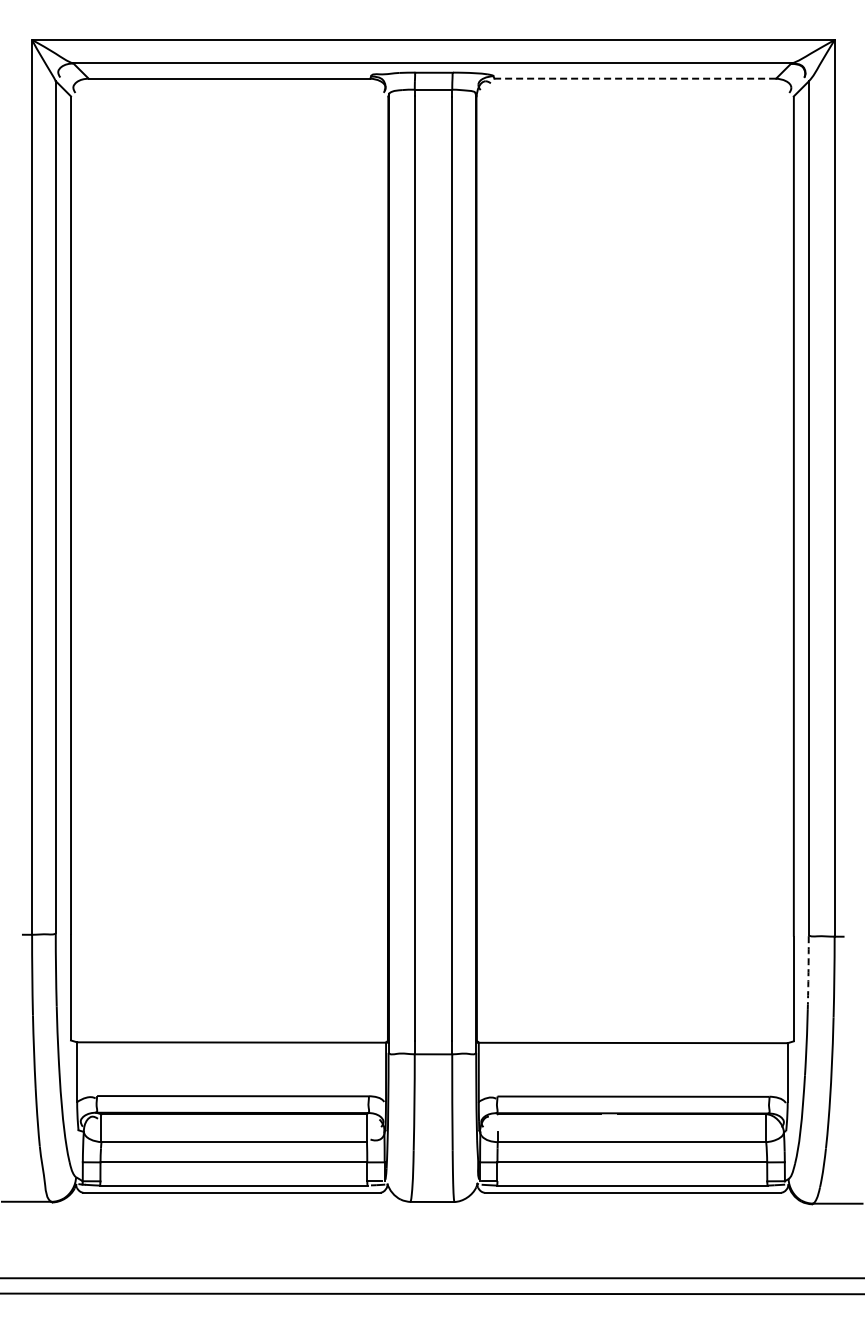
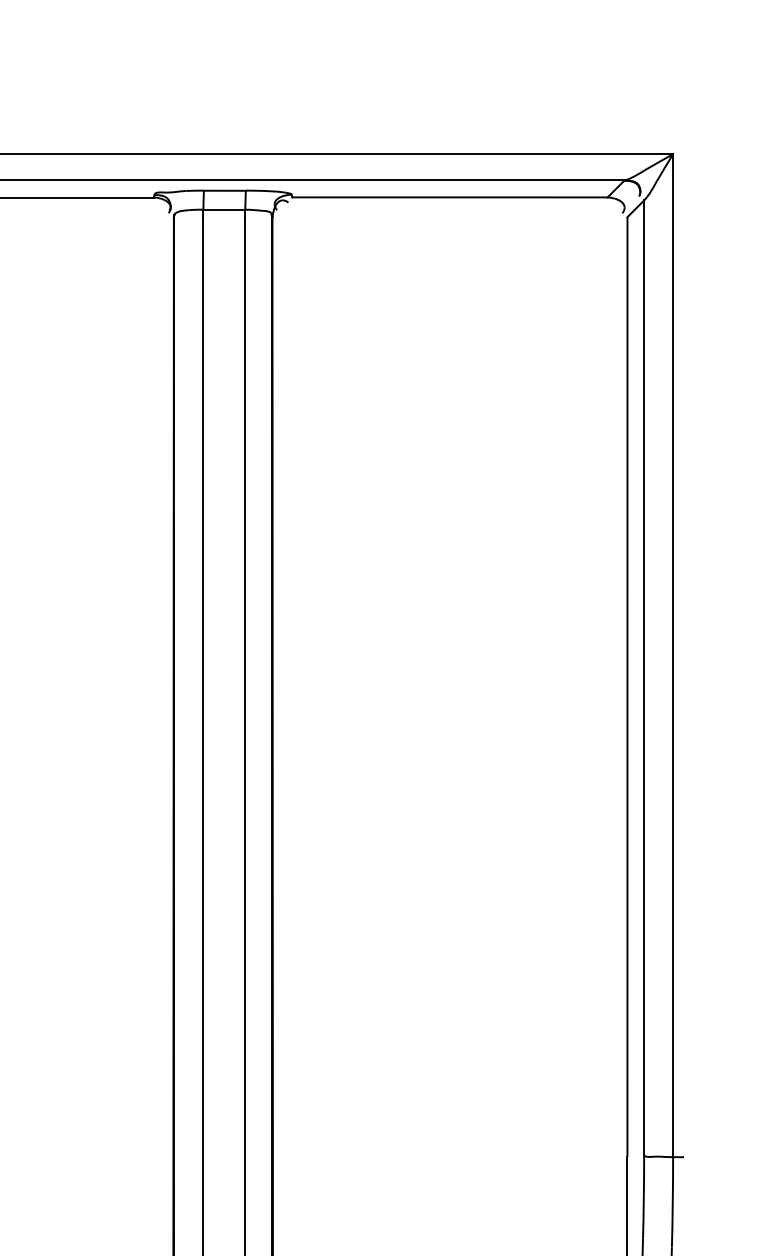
line: (635, 78) -> (450, 197), dashed -> solid
arc: (808, 972) -> (643, 1197), dashed -> solid

